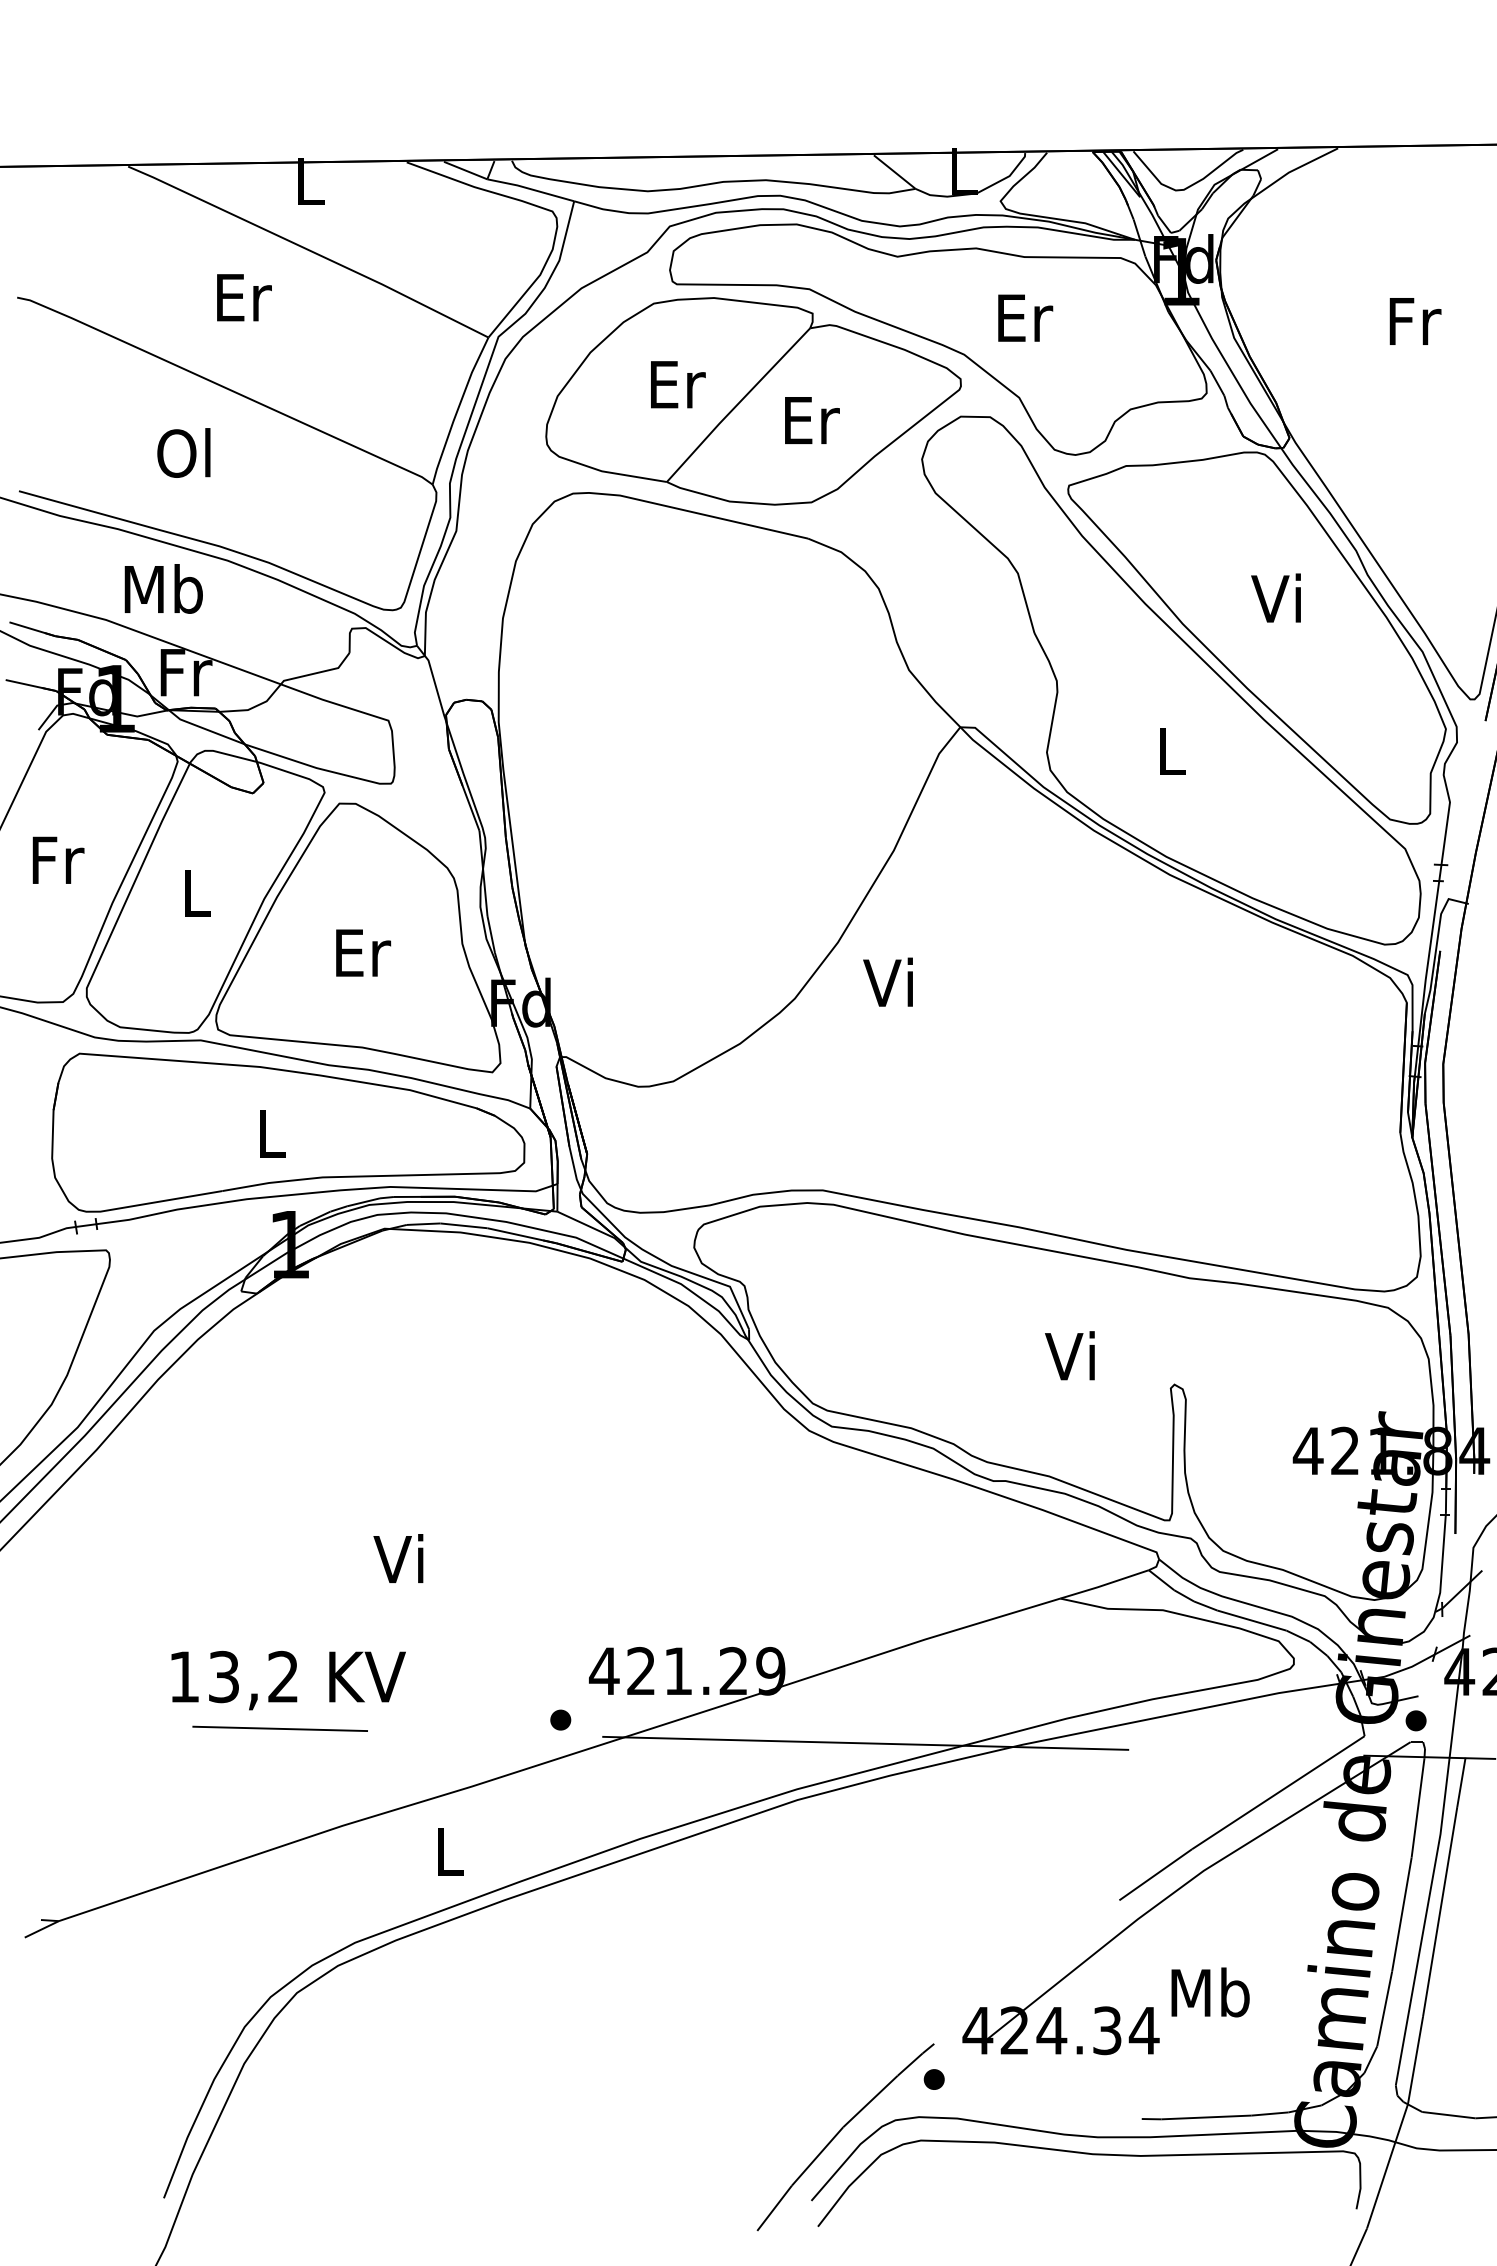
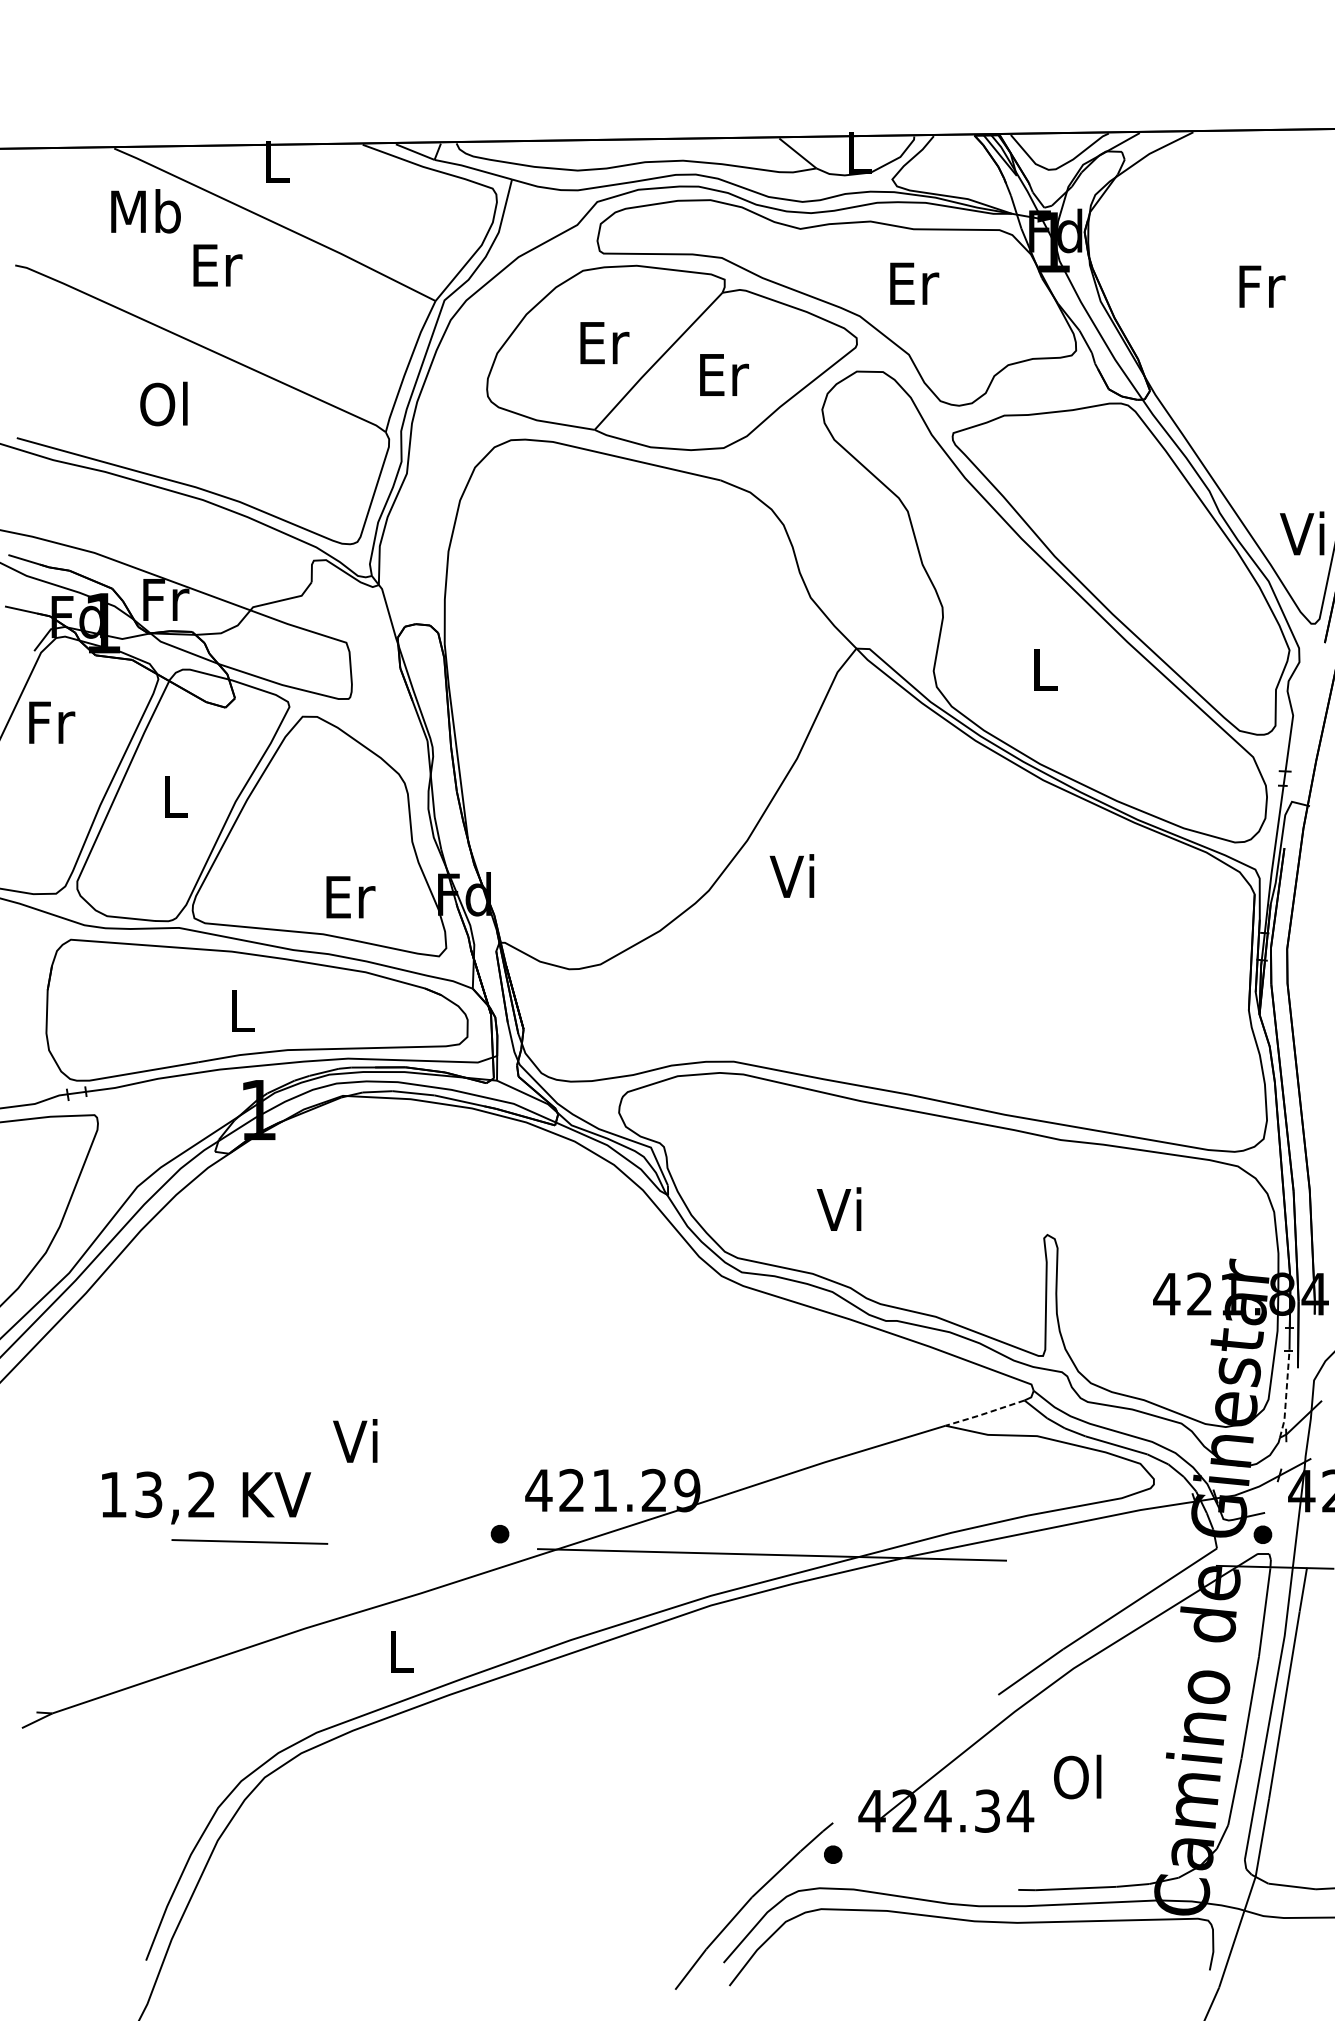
text: (163, 588) -> (145, 210), moved
text: (1275, 597) -> (1301, 532), moved
text: (58, 859) -> (52, 721), moved
text: (363, 952) -> (350, 896), moved
text: (1069, 1355) -> (838, 1208), moved
text: (398, 1558) -> (355, 1440), moved
line: (1442, 1564) -> (1286, 1395), solid -> dashed
line: (1103, 1585) -> (984, 1414), solid -> dashed
text: (288, 1680) -> (206, 1497), moved
text: (1210, 1992) -> (1079, 1777), Mb -> Ol

